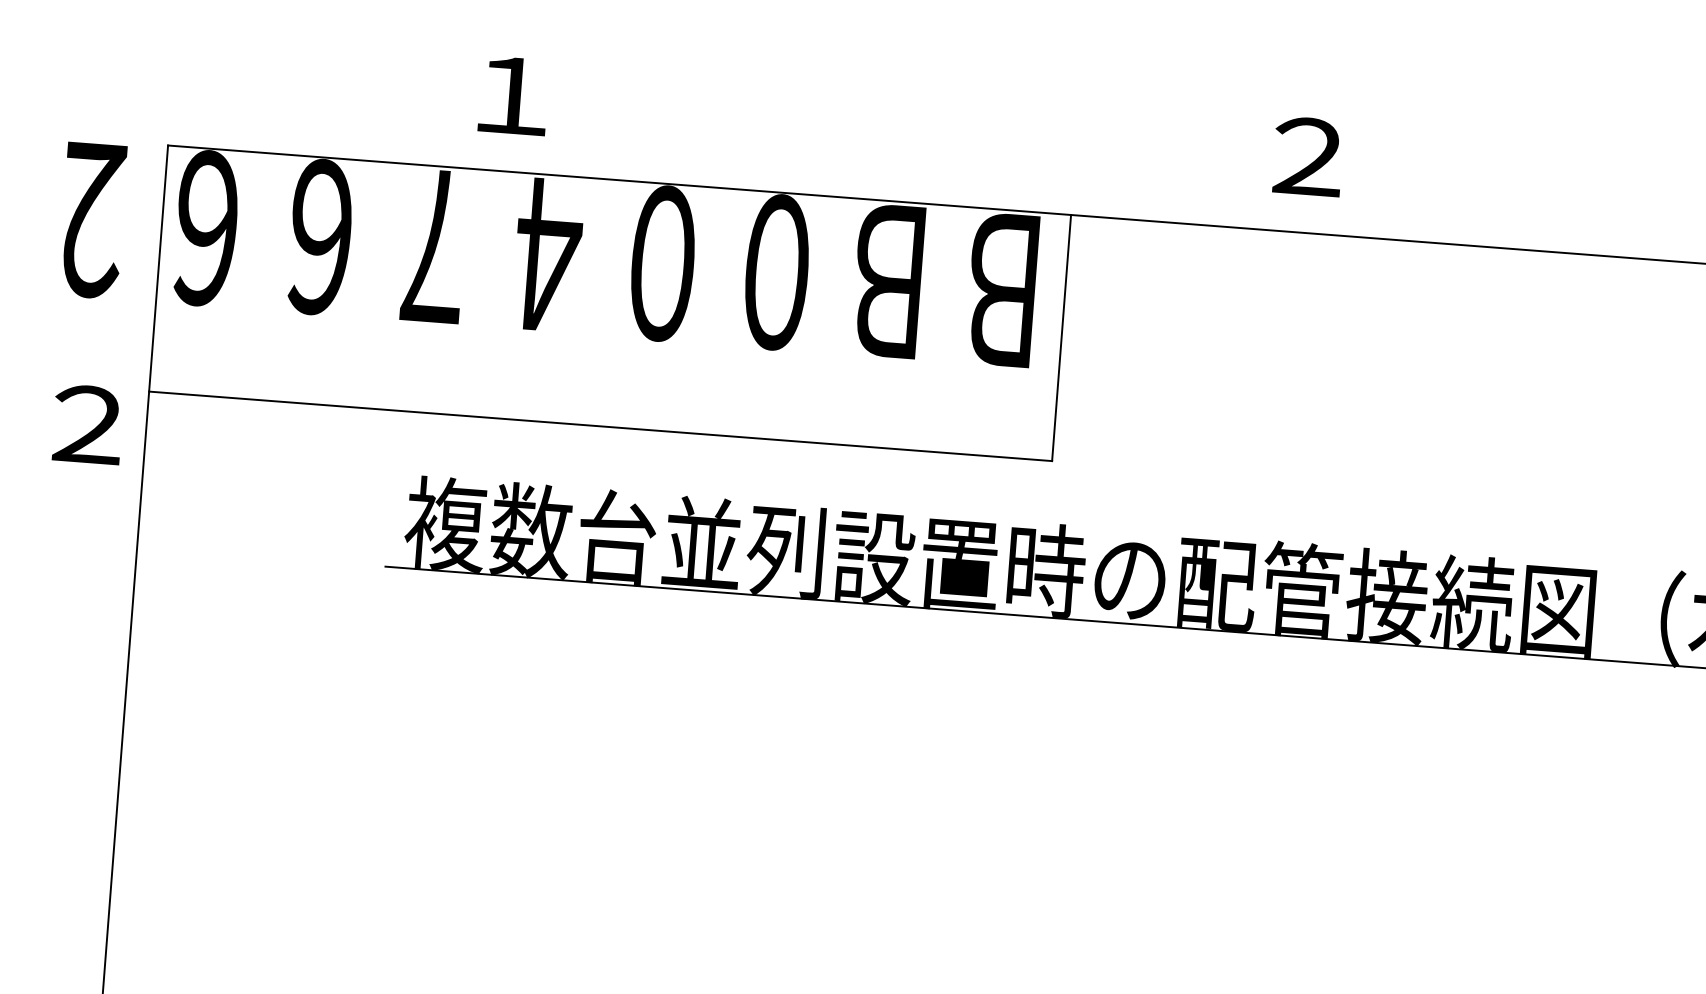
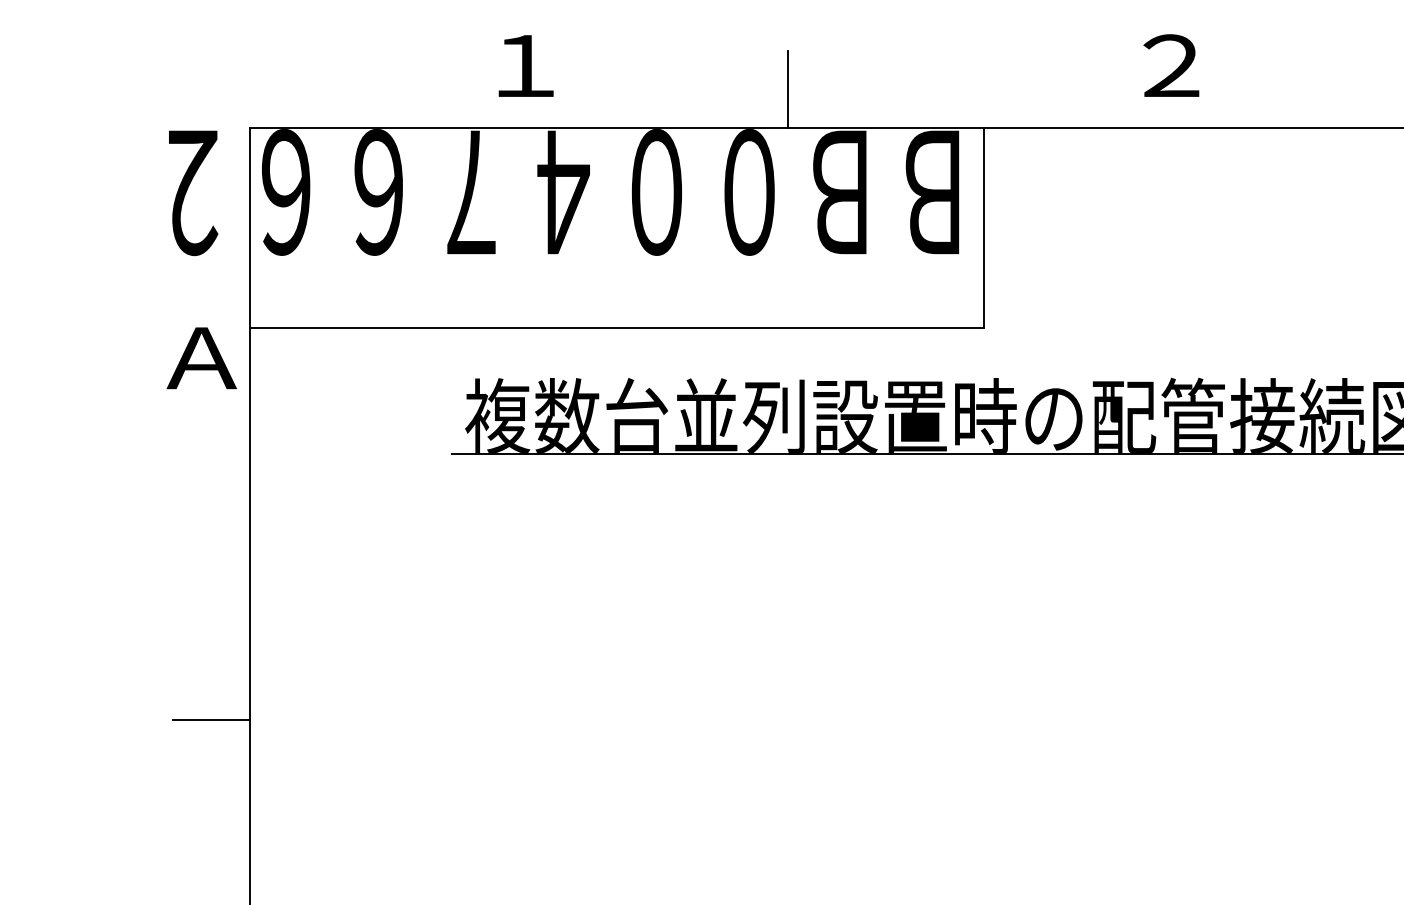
line: (834, 148) -> (788, 88), added
text: (86, 423) -> (201, 357), ２ -> Ａ
line: (63, 870) -> (210, 719), added

